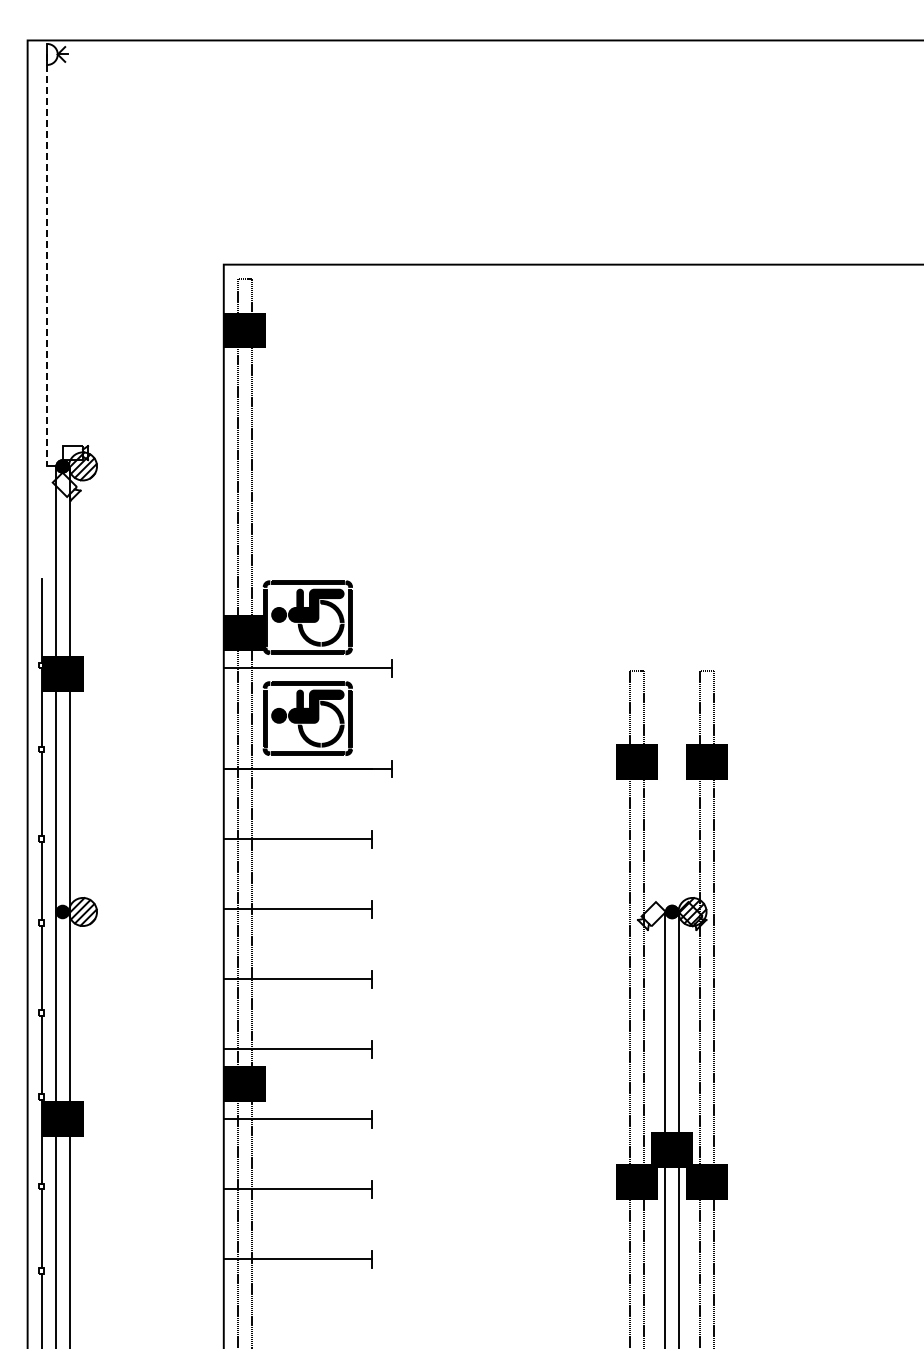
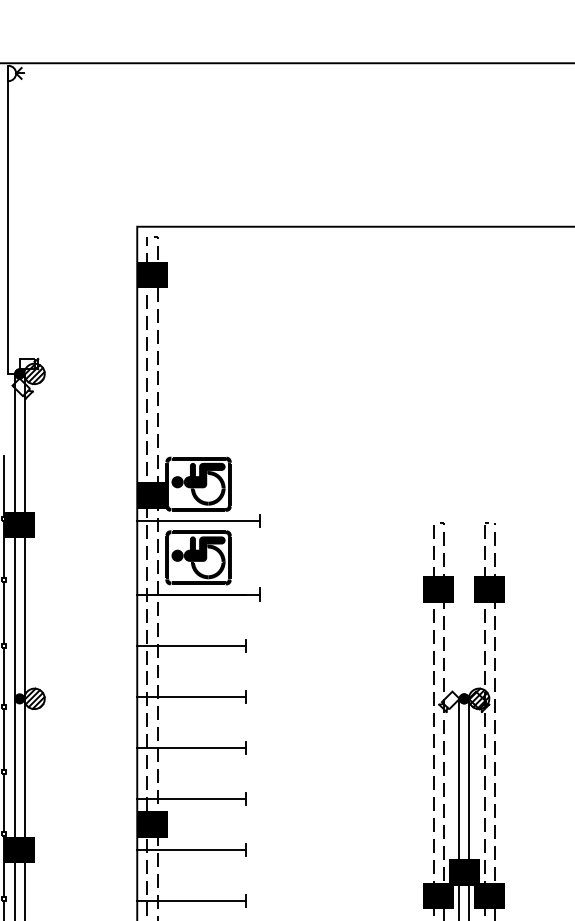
line: (47, 260) -> (8, 223), dashed -> solid

